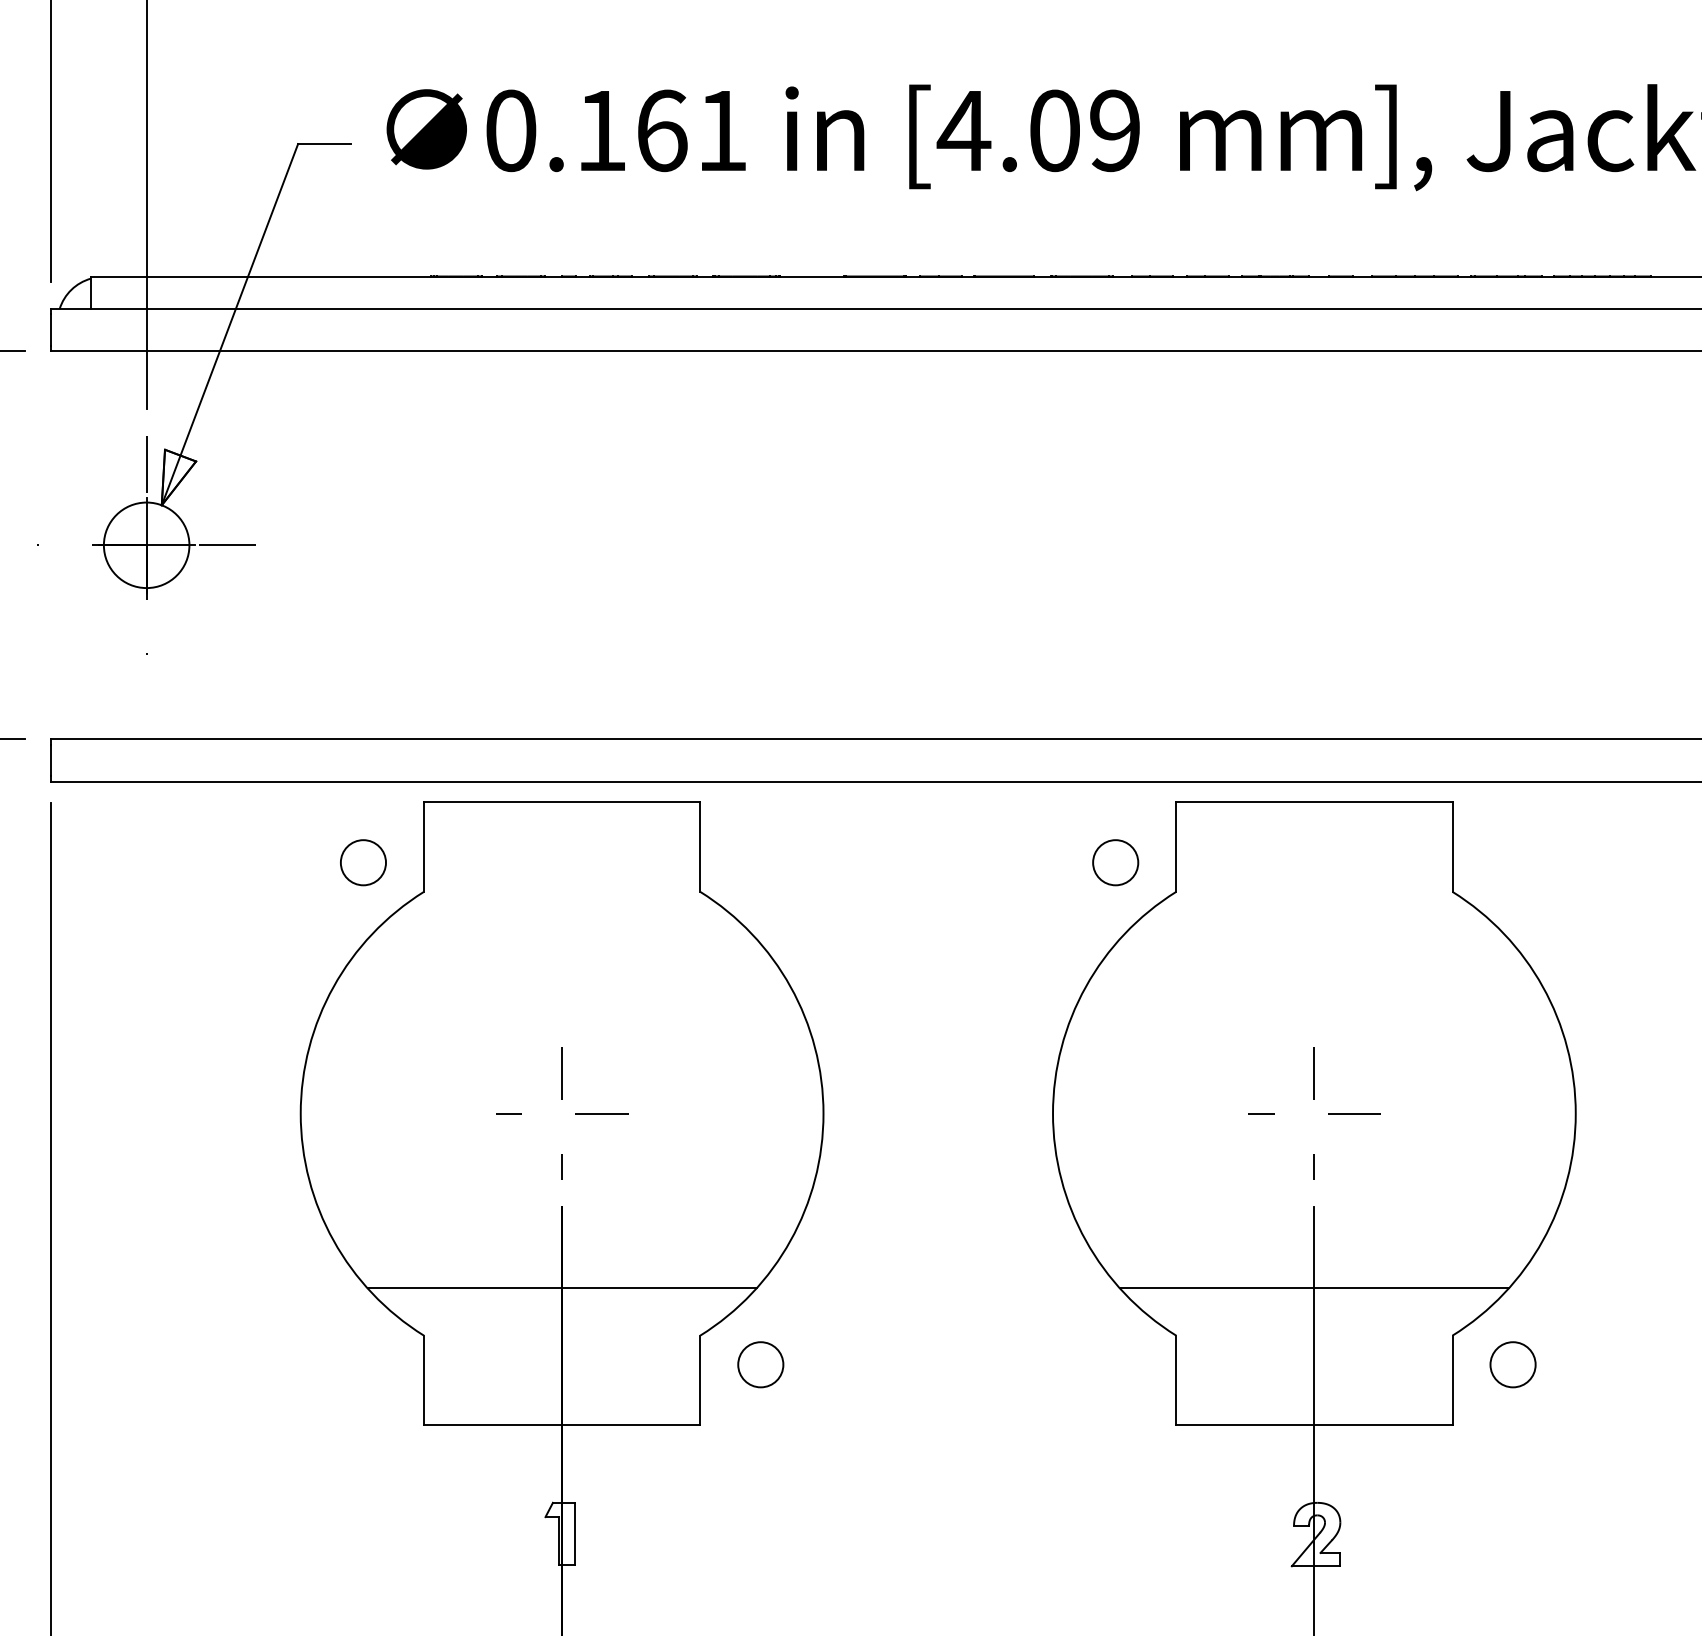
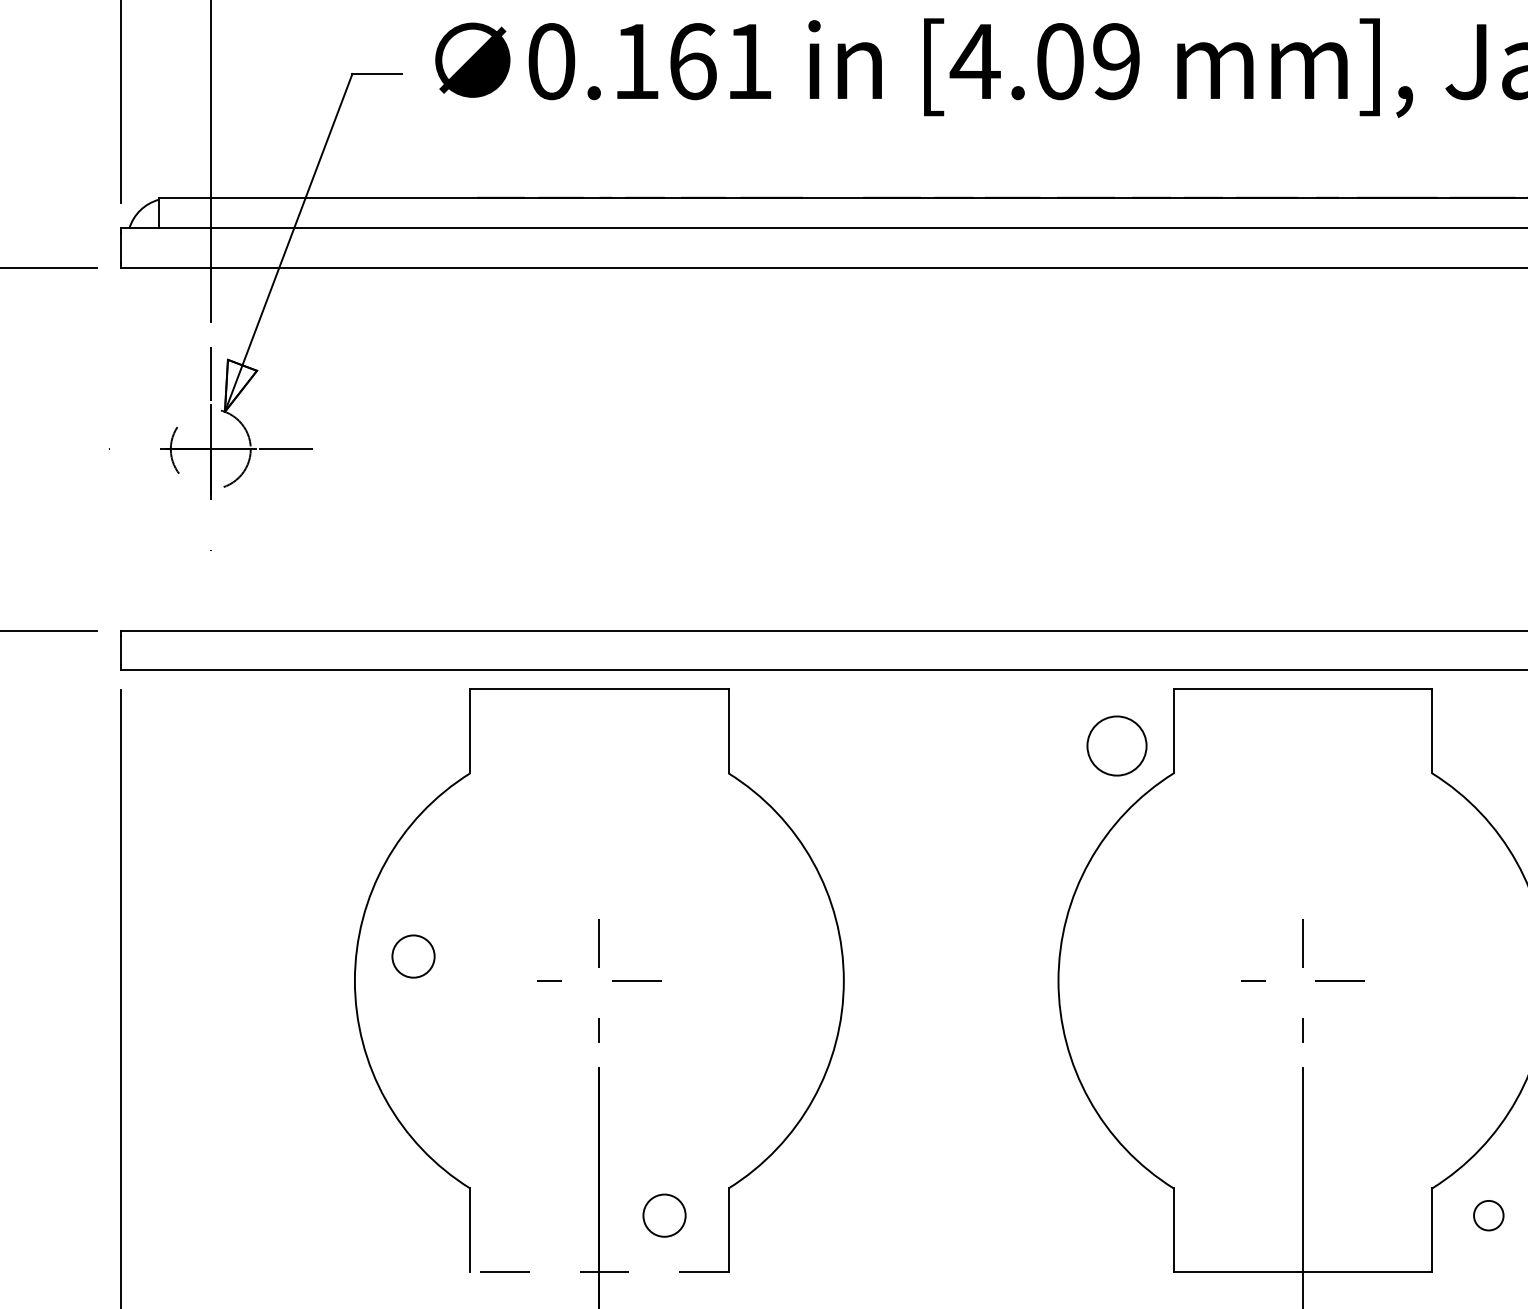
circle: (146, 545) -> (210, 449), solid -> dashed
circle: (363, 862) -> (413, 956), moved
circle: (1115, 862) -> (1116, 745), size x1.4
line: (561, 1288) -> (598, 1144), removed
line: (1313, 1288) -> (1302, 1144), removed
circle: (760, 1364) -> (664, 1215), moved
circle: (1512, 1364) -> (1488, 1215), size x0.7
line: (561, 1425) -> (598, 1272), solid -> dashed

